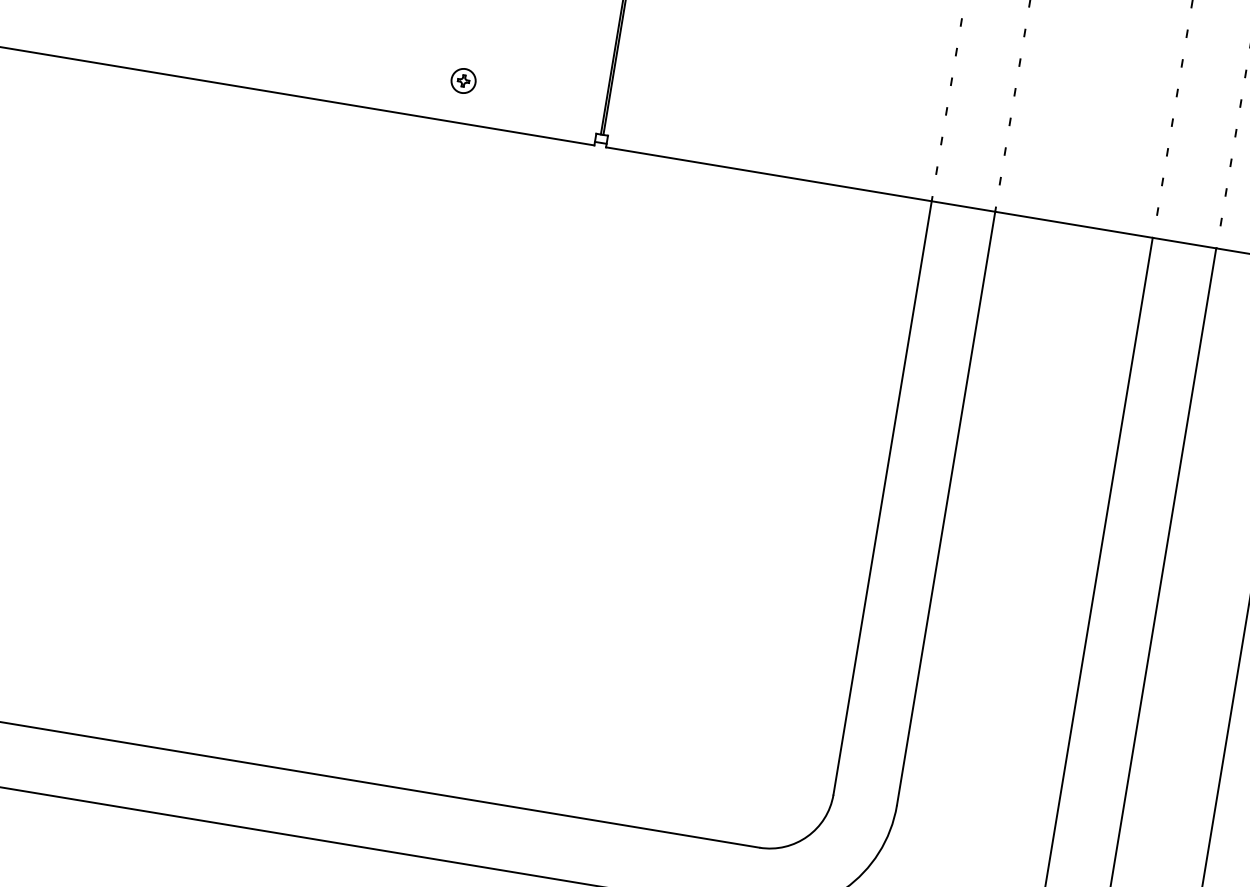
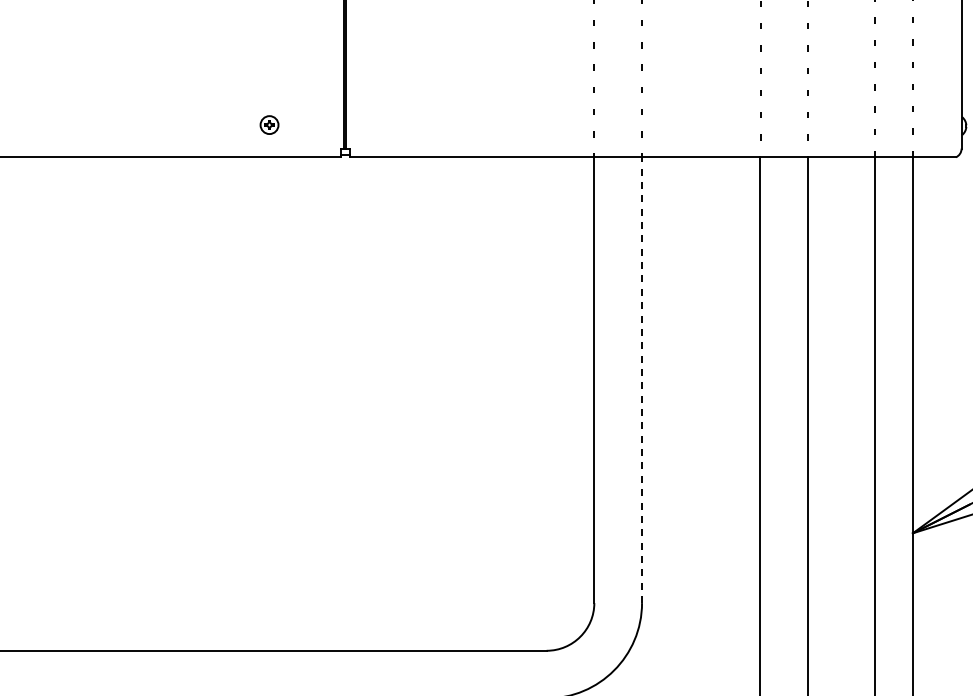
part: (463, 80) -> (269, 124), moved
line: (946, 508) -> (642, 380), solid -> dashed

